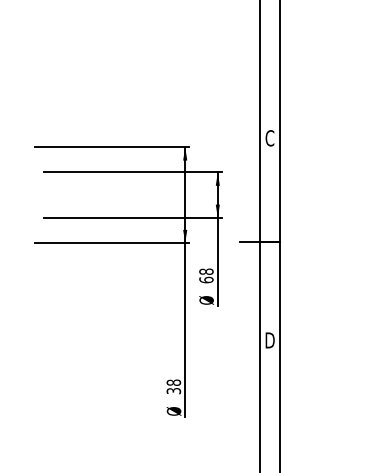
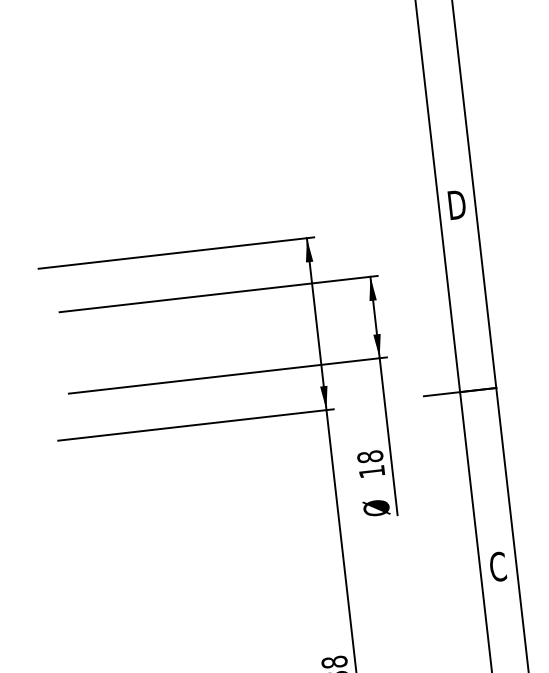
text: (269, 138) -> (456, 205), C -> D
text: (206, 279) -> (371, 470), 68 -> 18
text: (269, 340) -> (497, 567), D -> C

